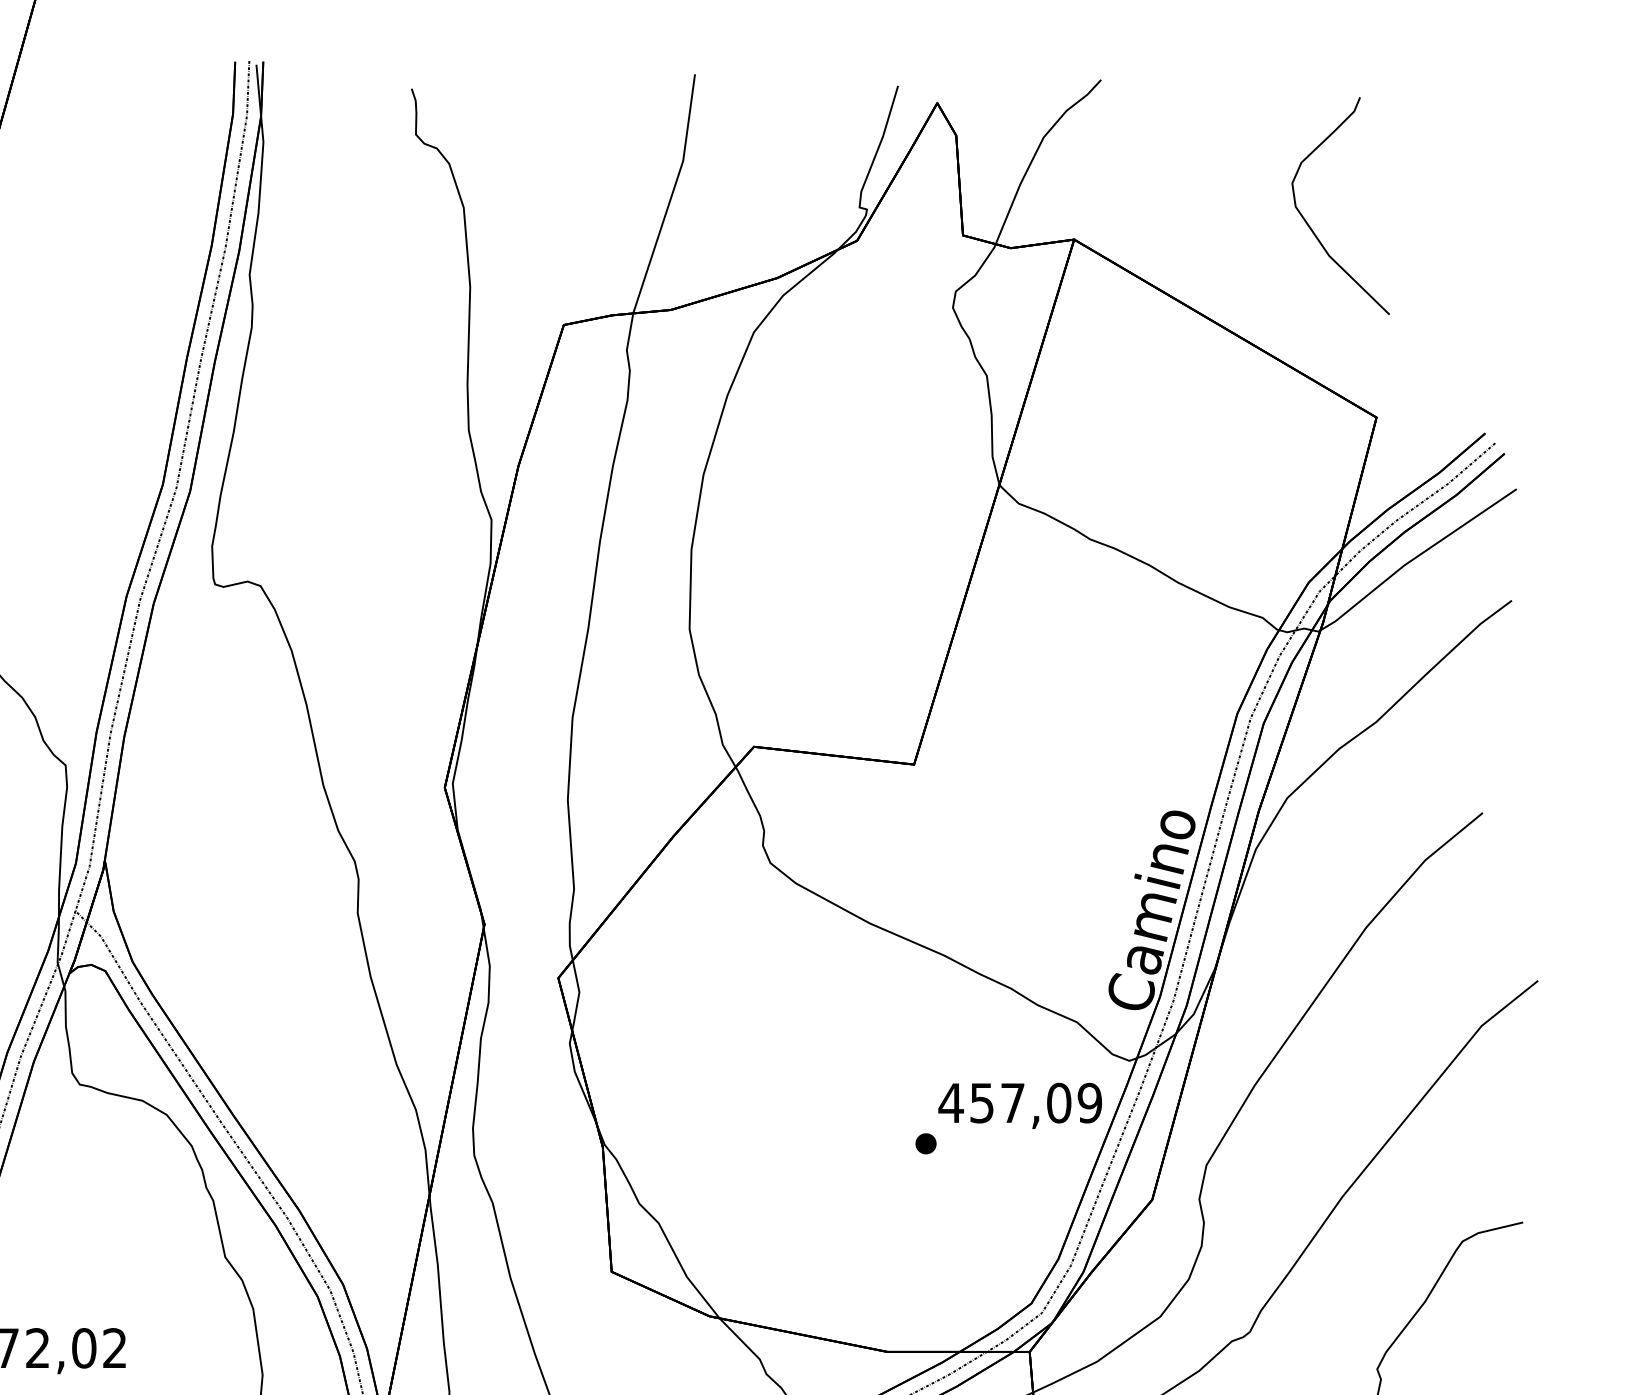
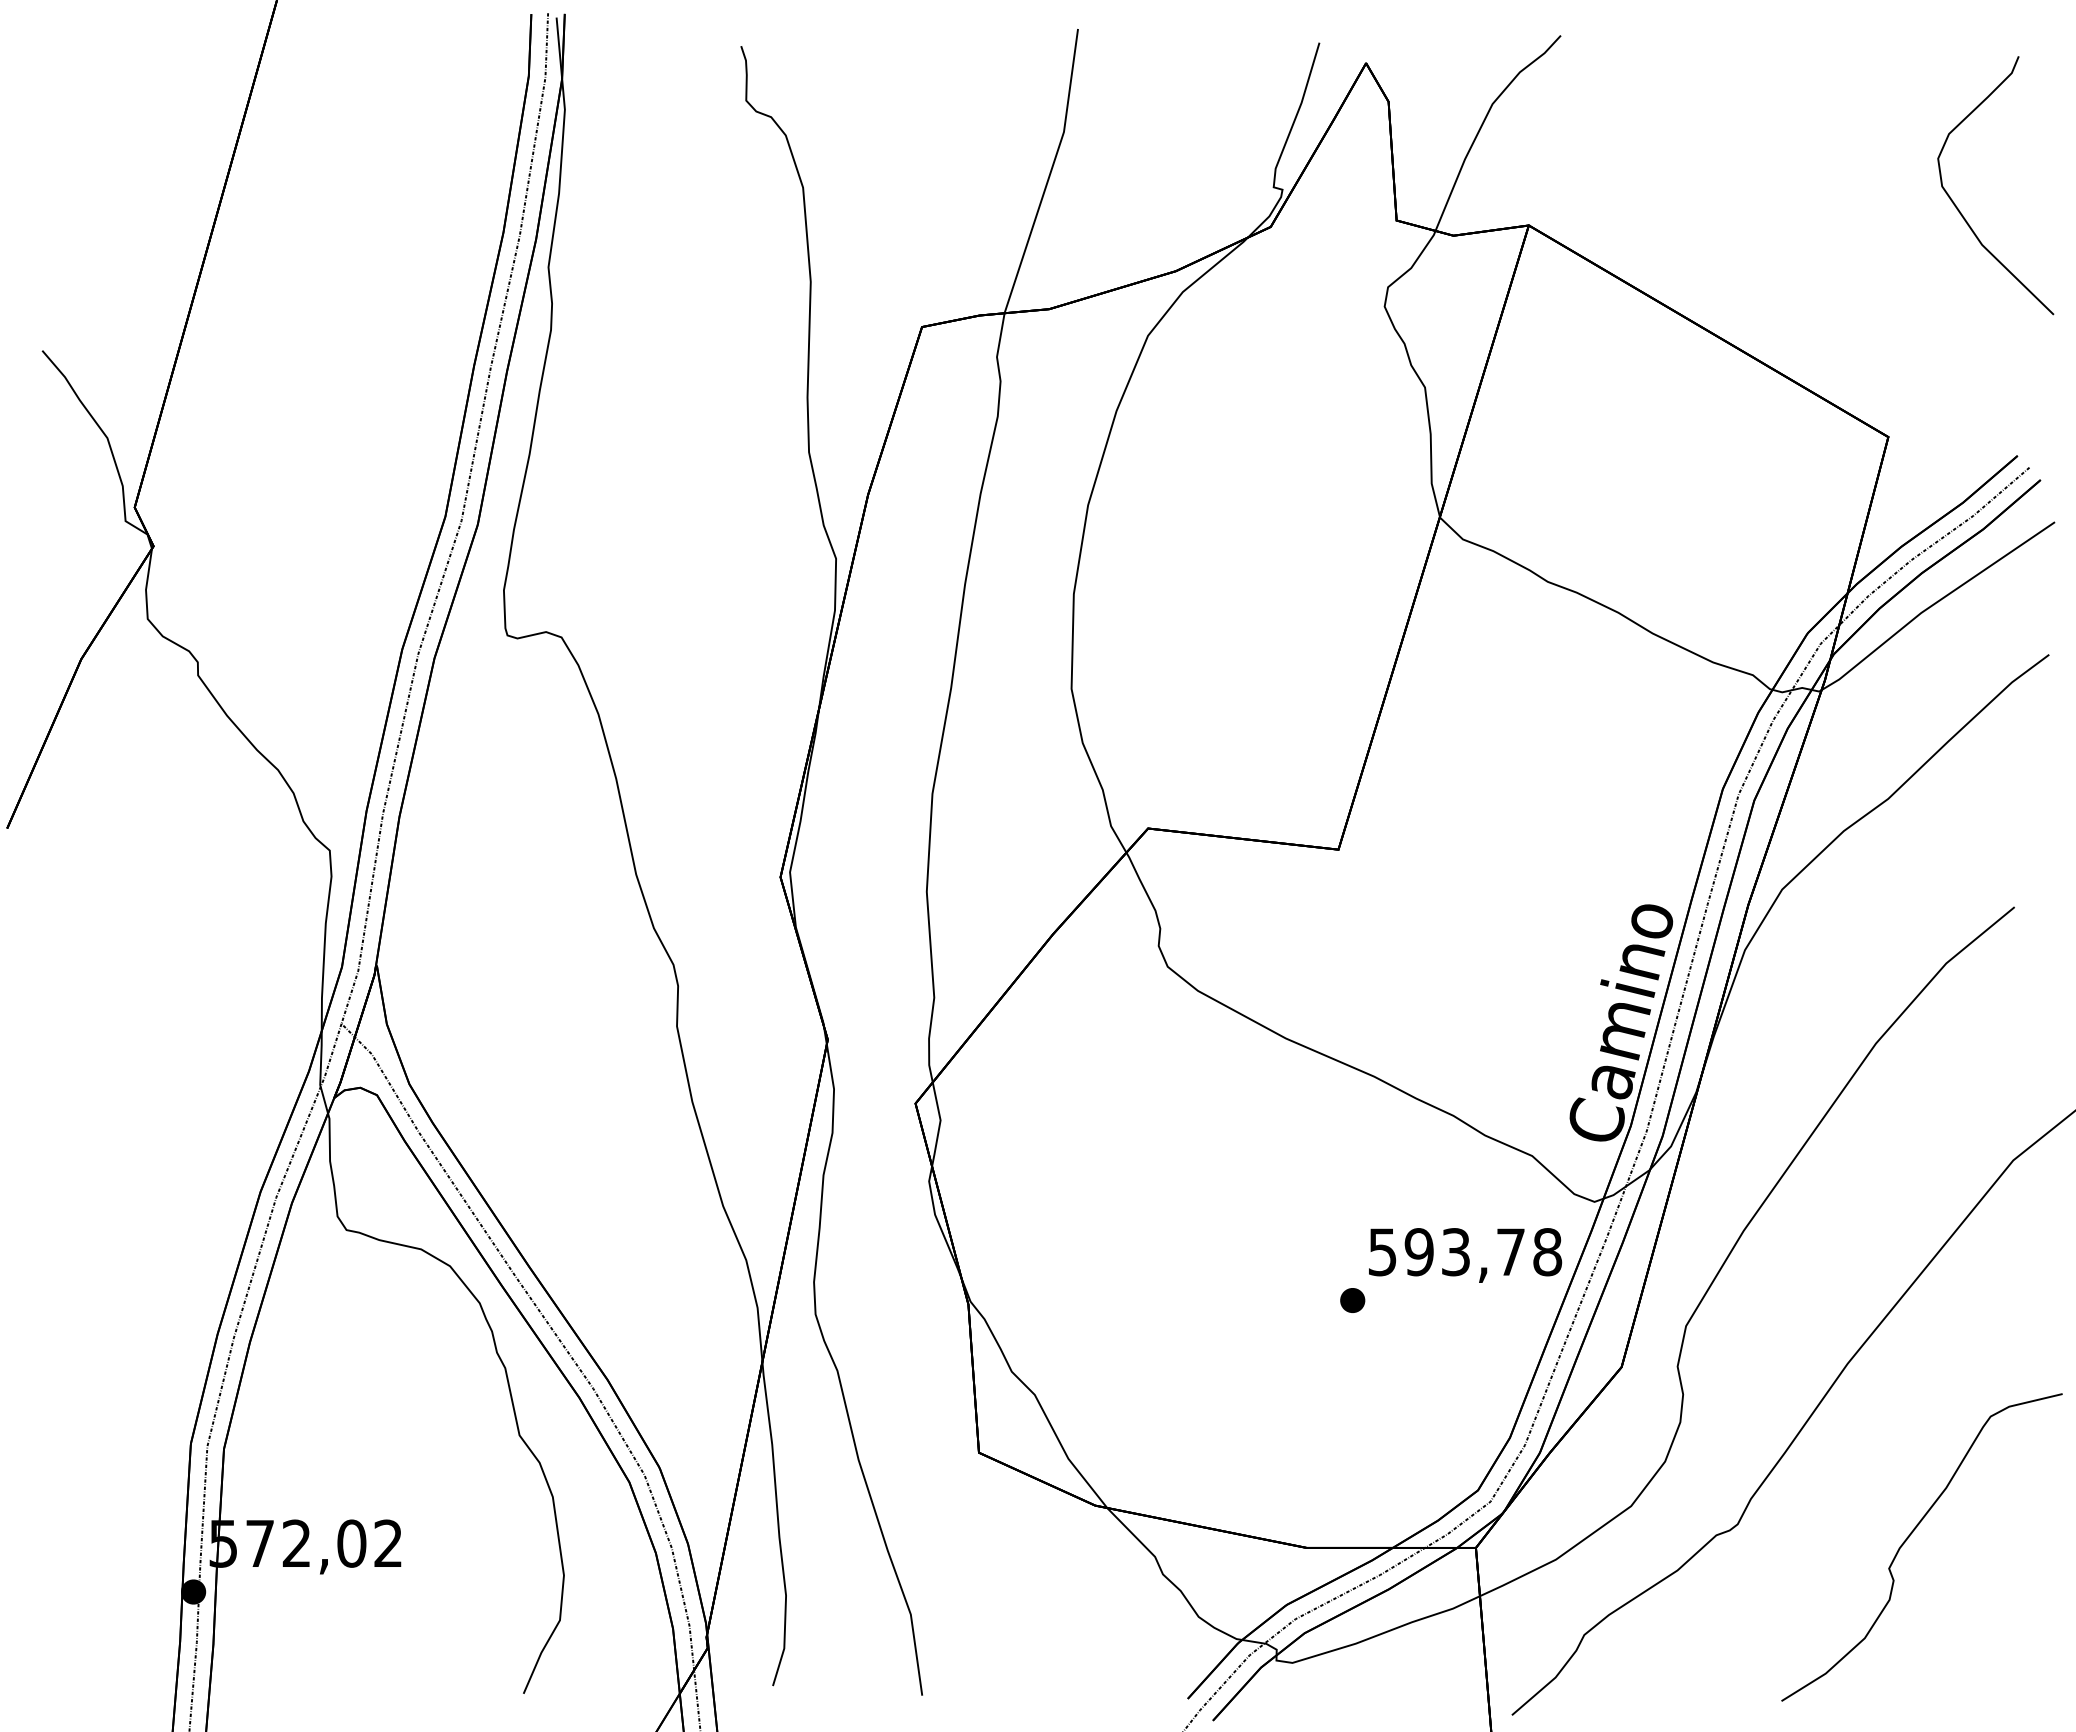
curve: (1310, 226) -> (1959, 209), moved
text: (1020, 1103) -> (1464, 1252), 457,09 -> 593,78

